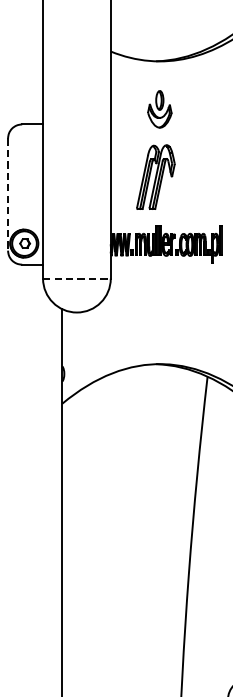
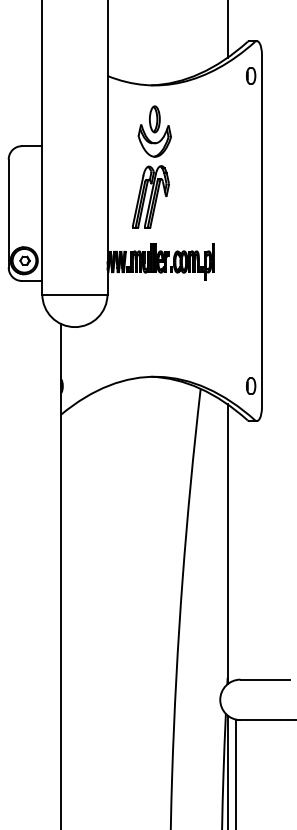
part: (159, 109) -> (154, 131), size x1.43
line: (7, 194) -> (8, 213), dashed -> solid
line: (76, 278) -> (74, 294), dashed -> solid

